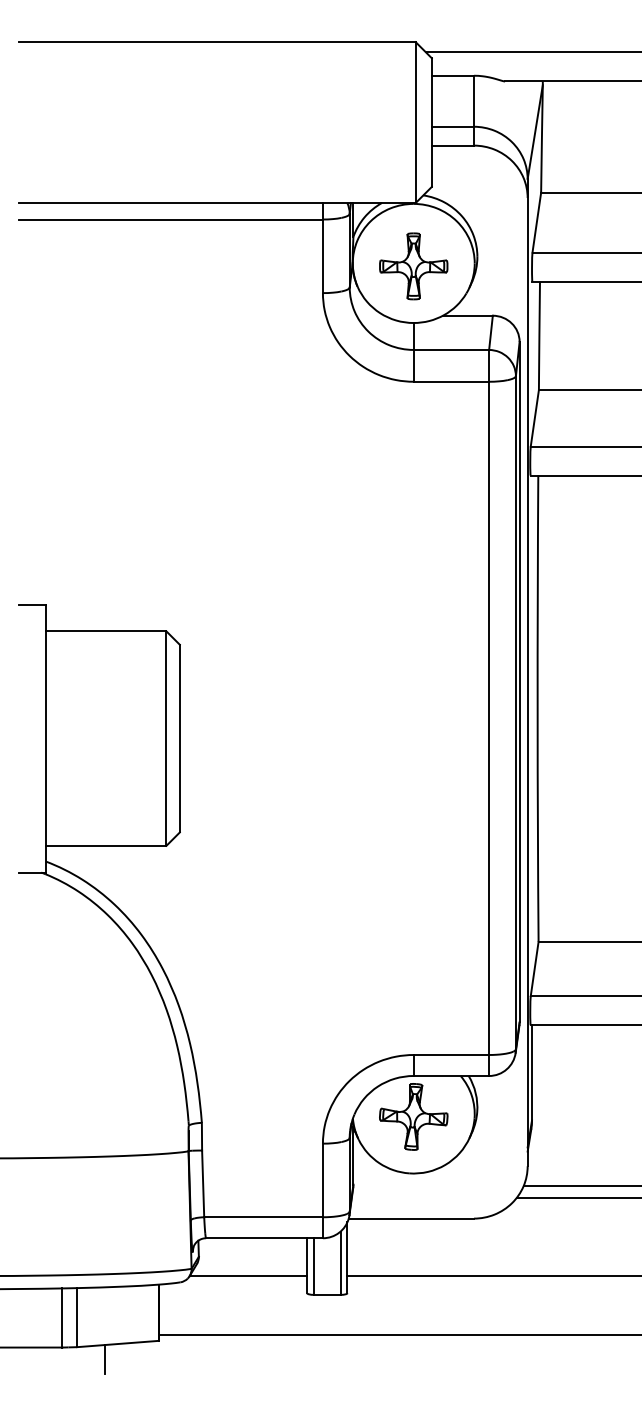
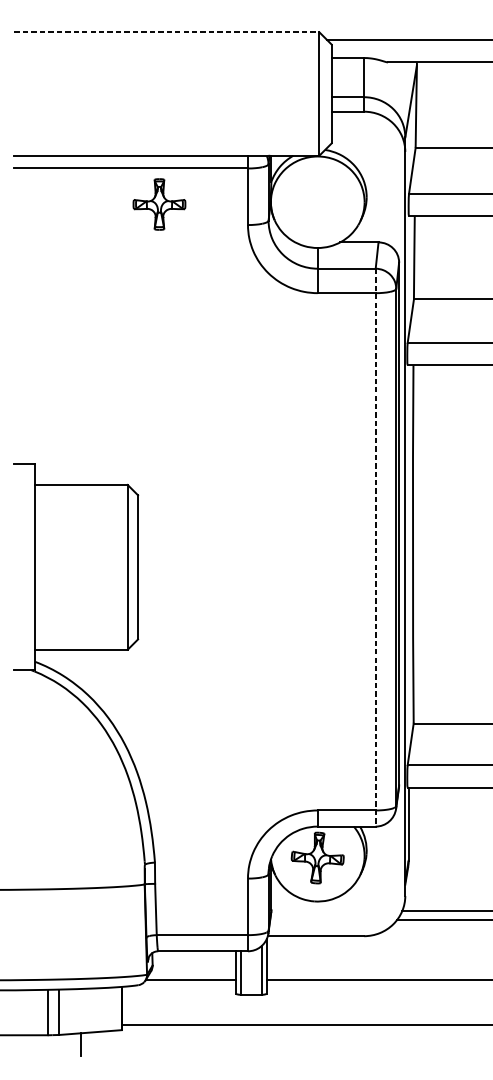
line: (217, 42) -> (166, 32), solid -> dashed
part: (413, 266) -> (159, 204), moved
line: (489, 713) -> (375, 548), solid -> dashed

